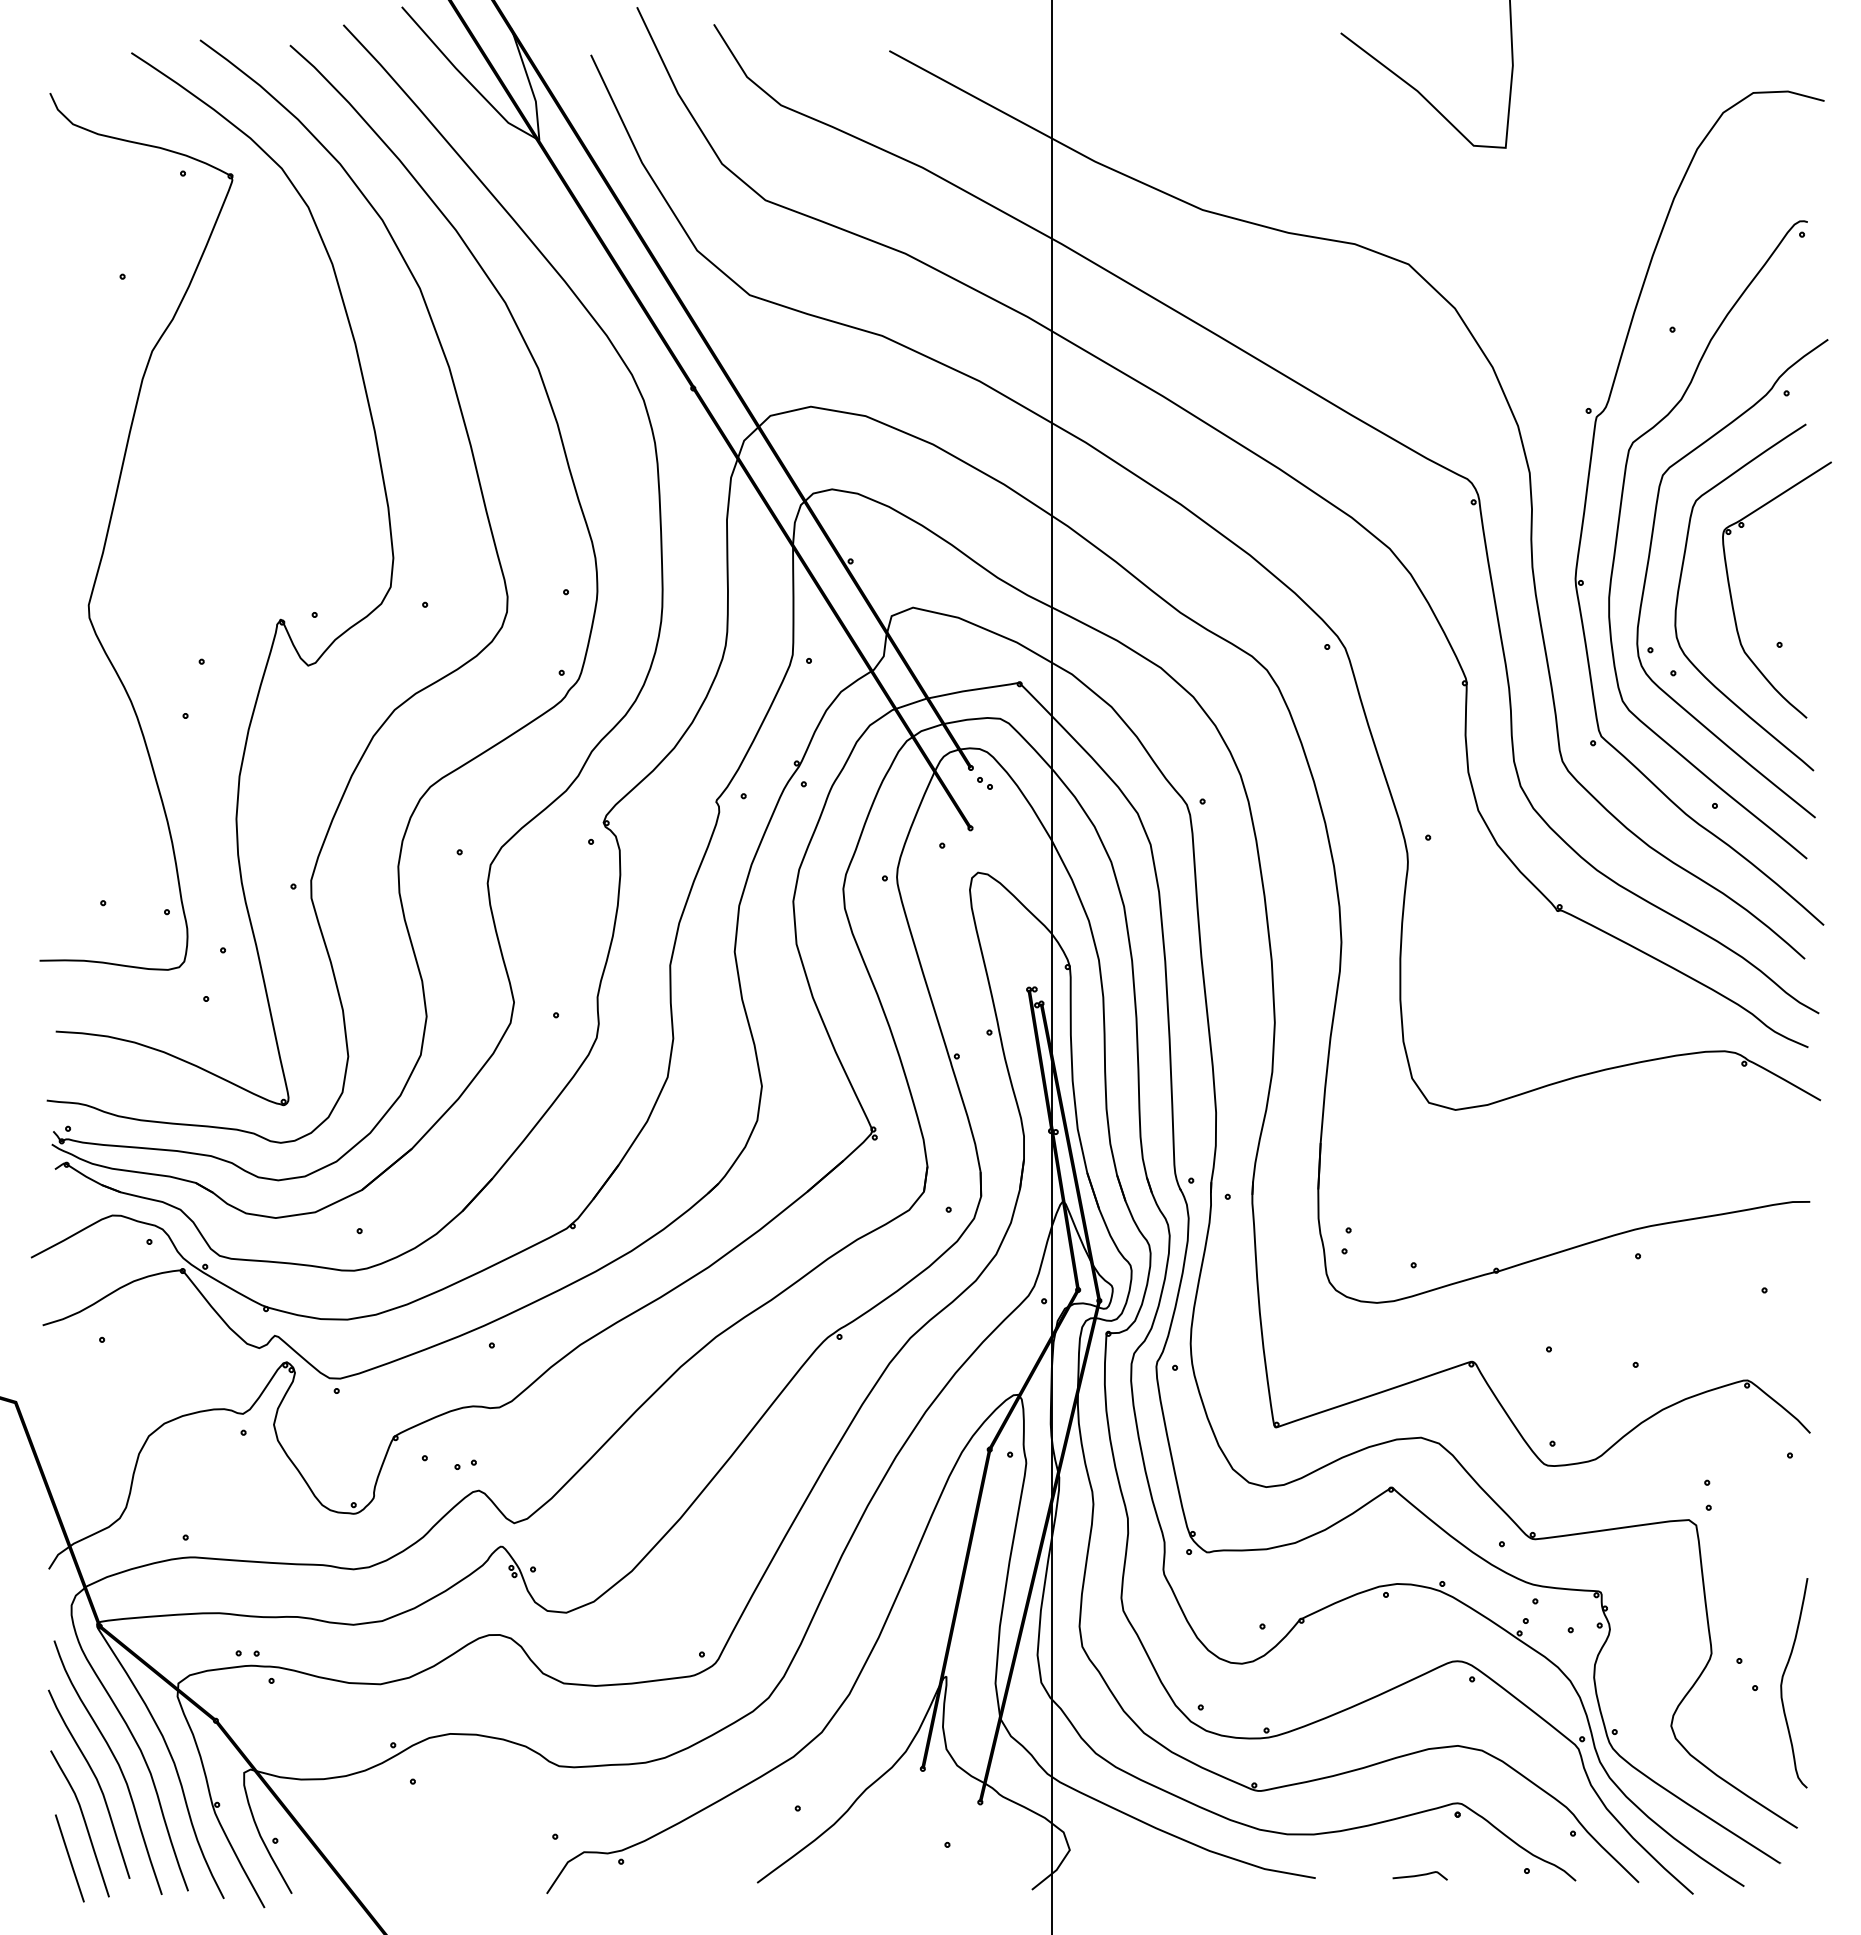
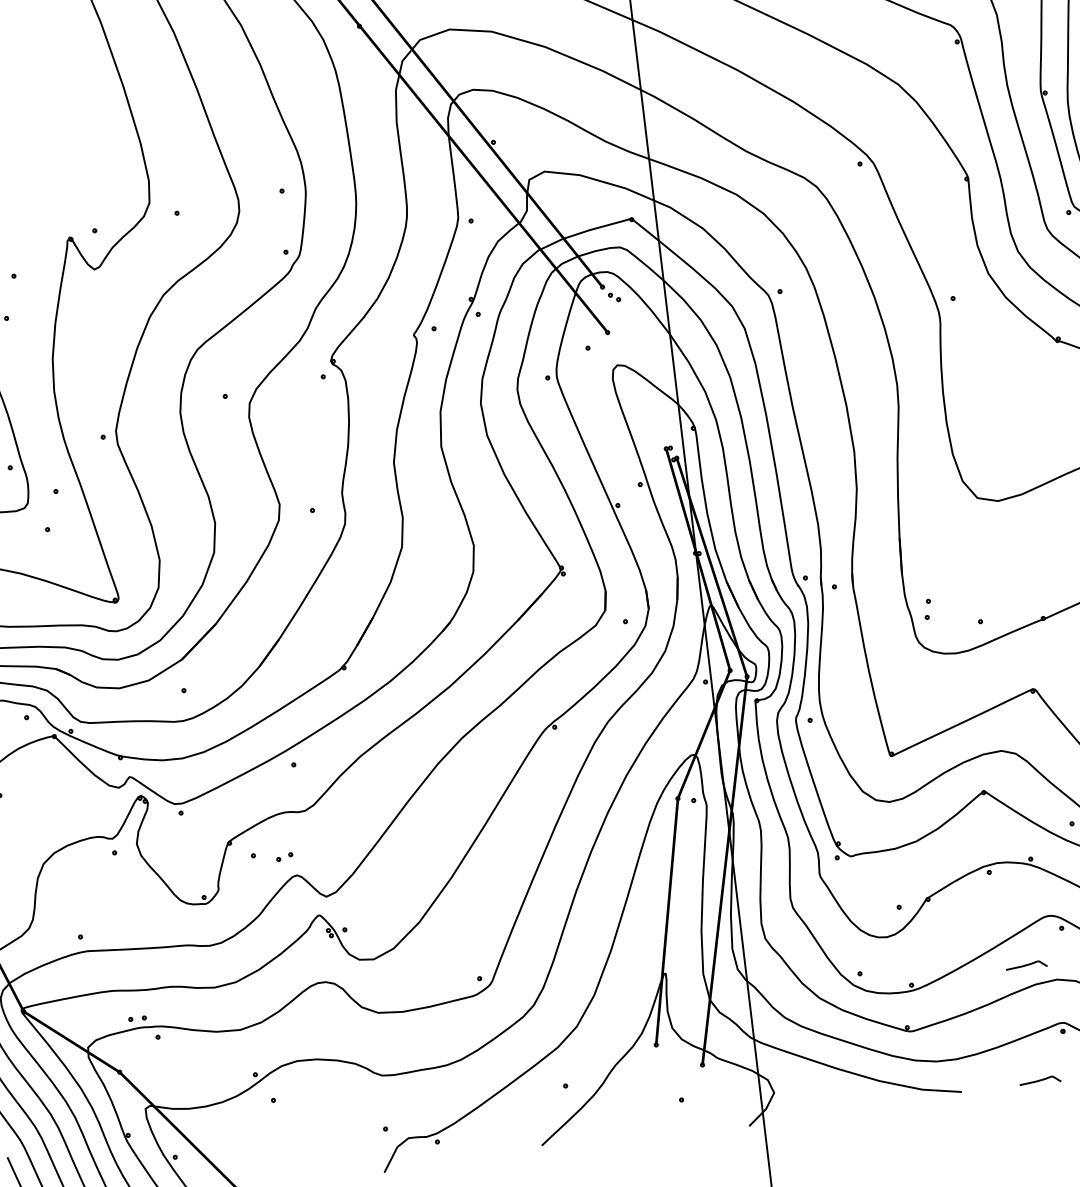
curve: (1419, 1722) -> (1025, 965), added

